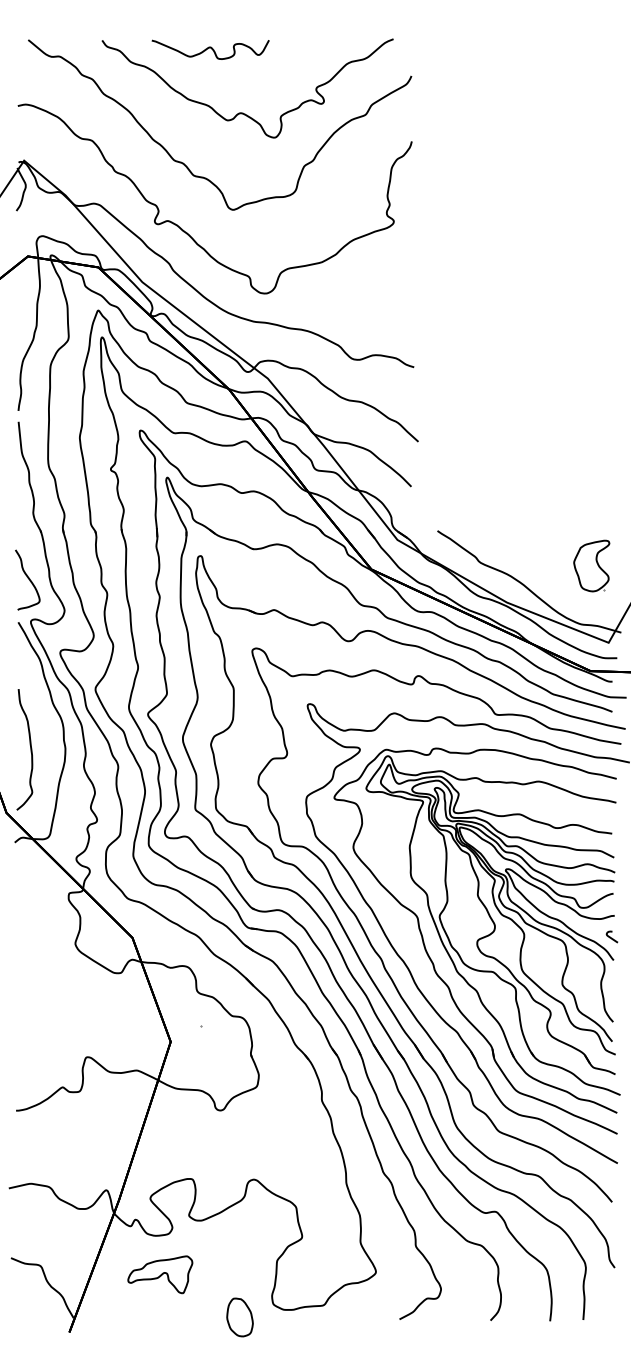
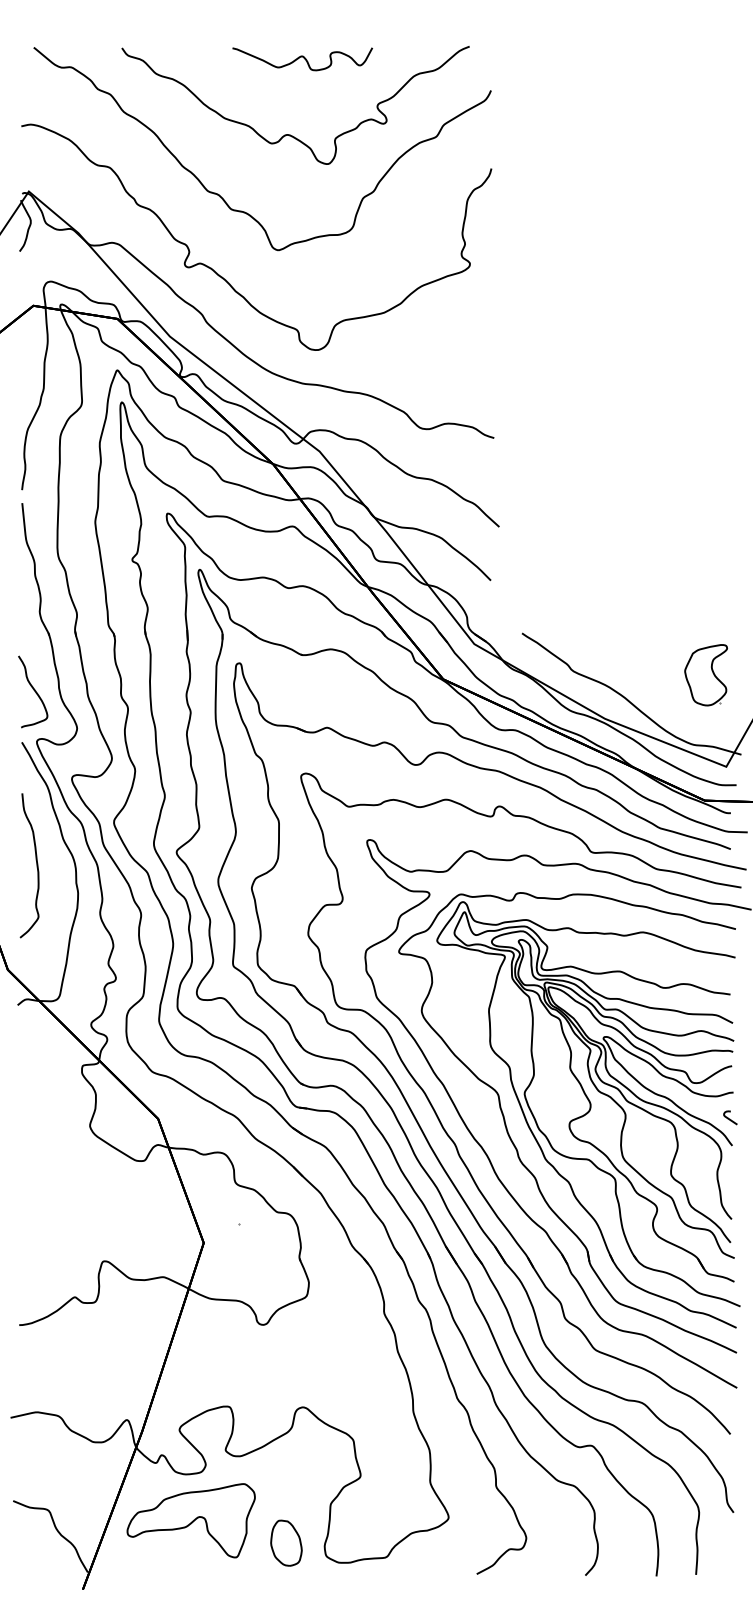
curve: (210, 48) -> (302, 57), moved
curve: (30, 749) -> (36, 865), moved
part: (160, 1274) -> (191, 1520), size x1.67
part: (239, 1317) -> (285, 1543), moved

